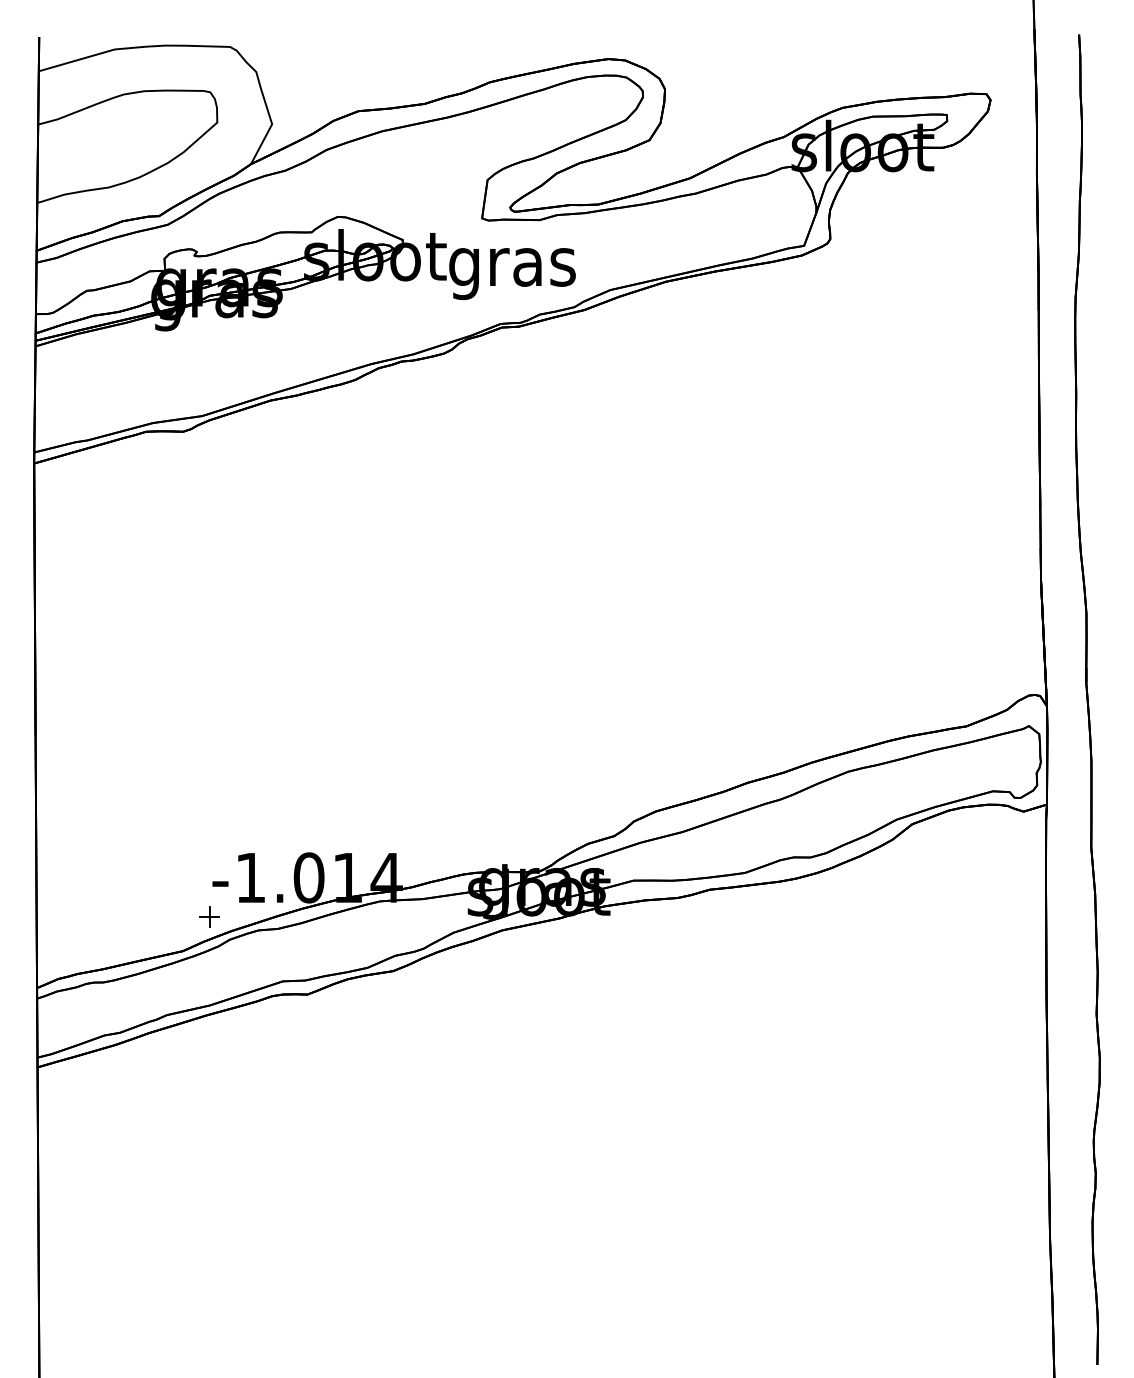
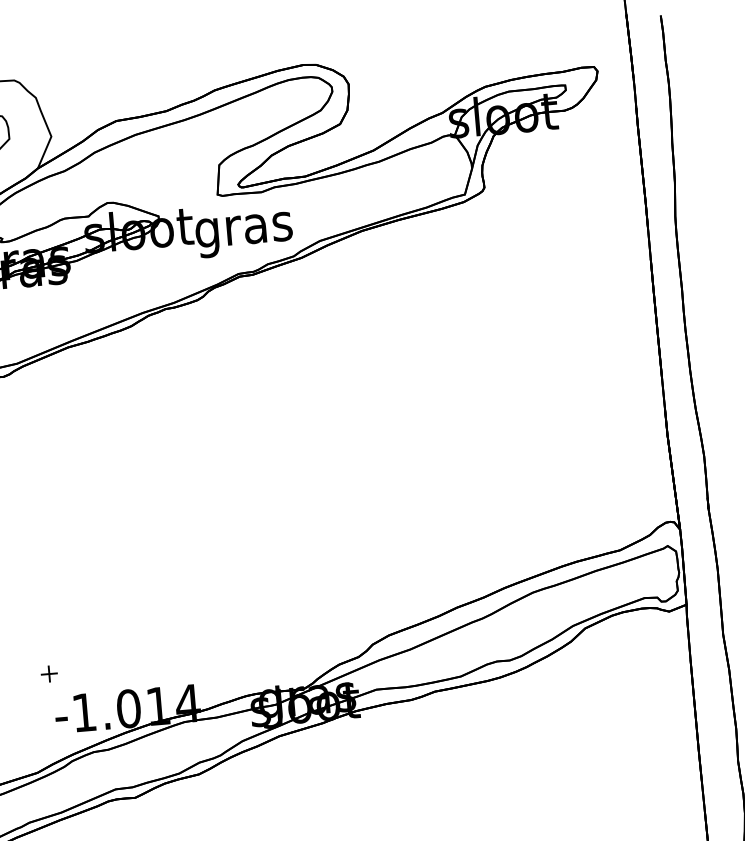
part: (209, 916) -> (49, 673), moved

